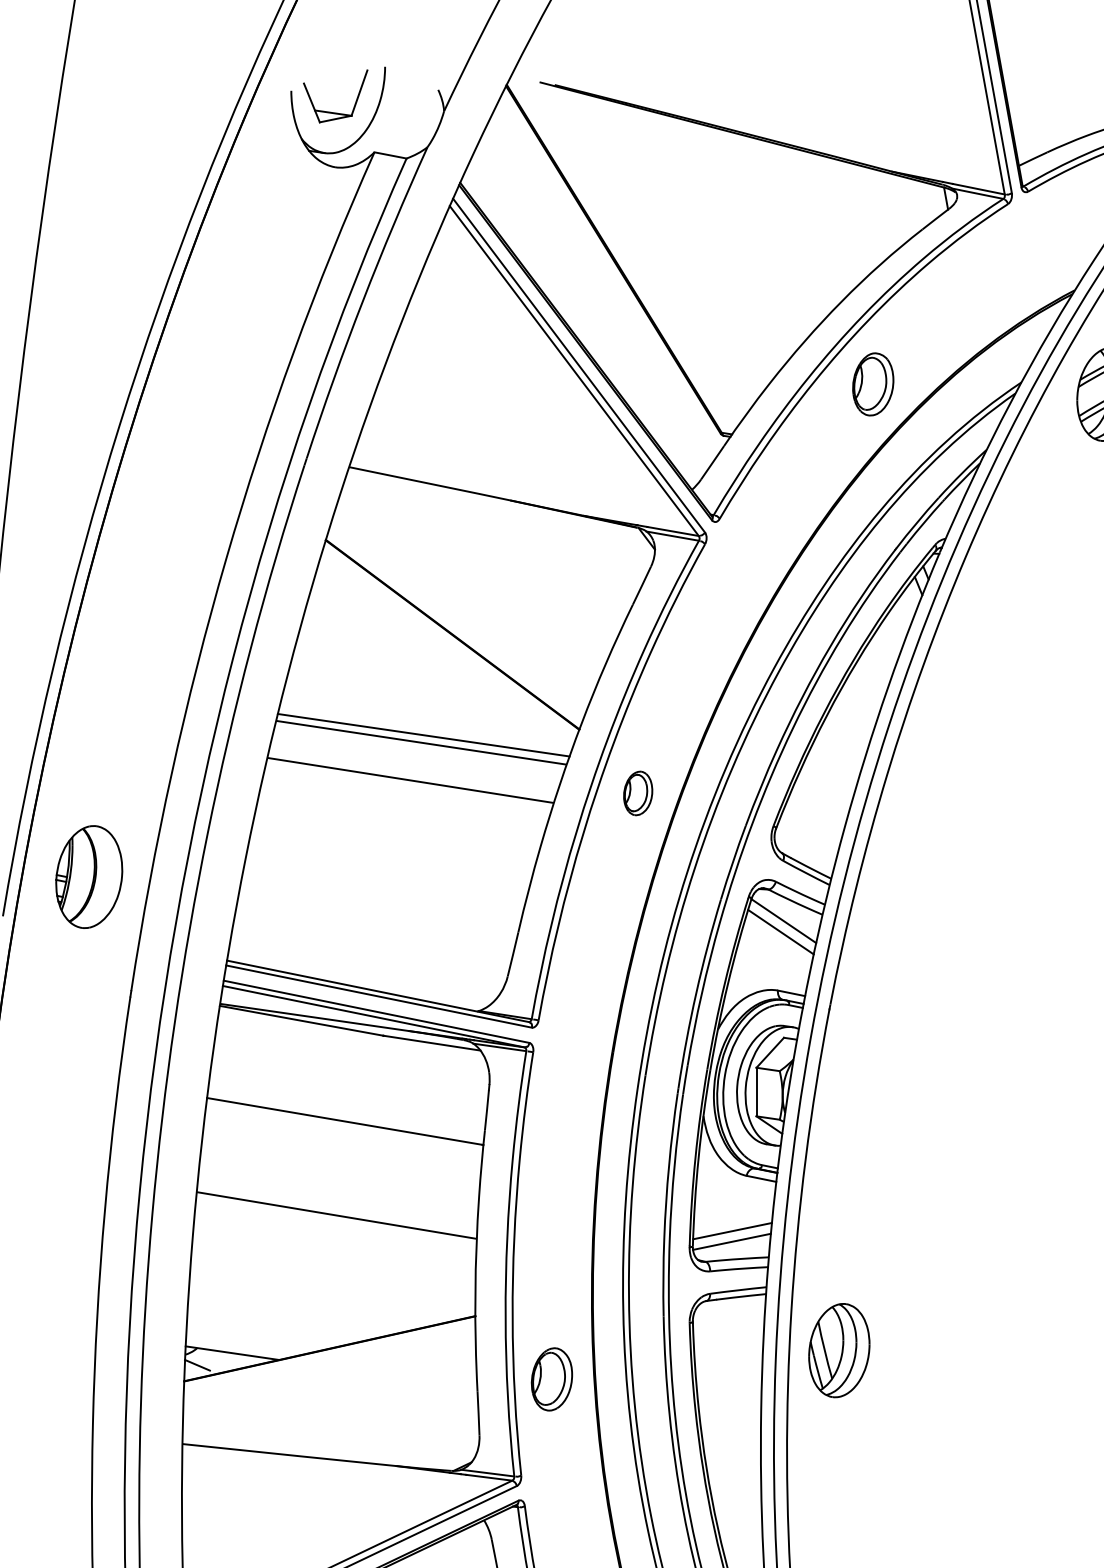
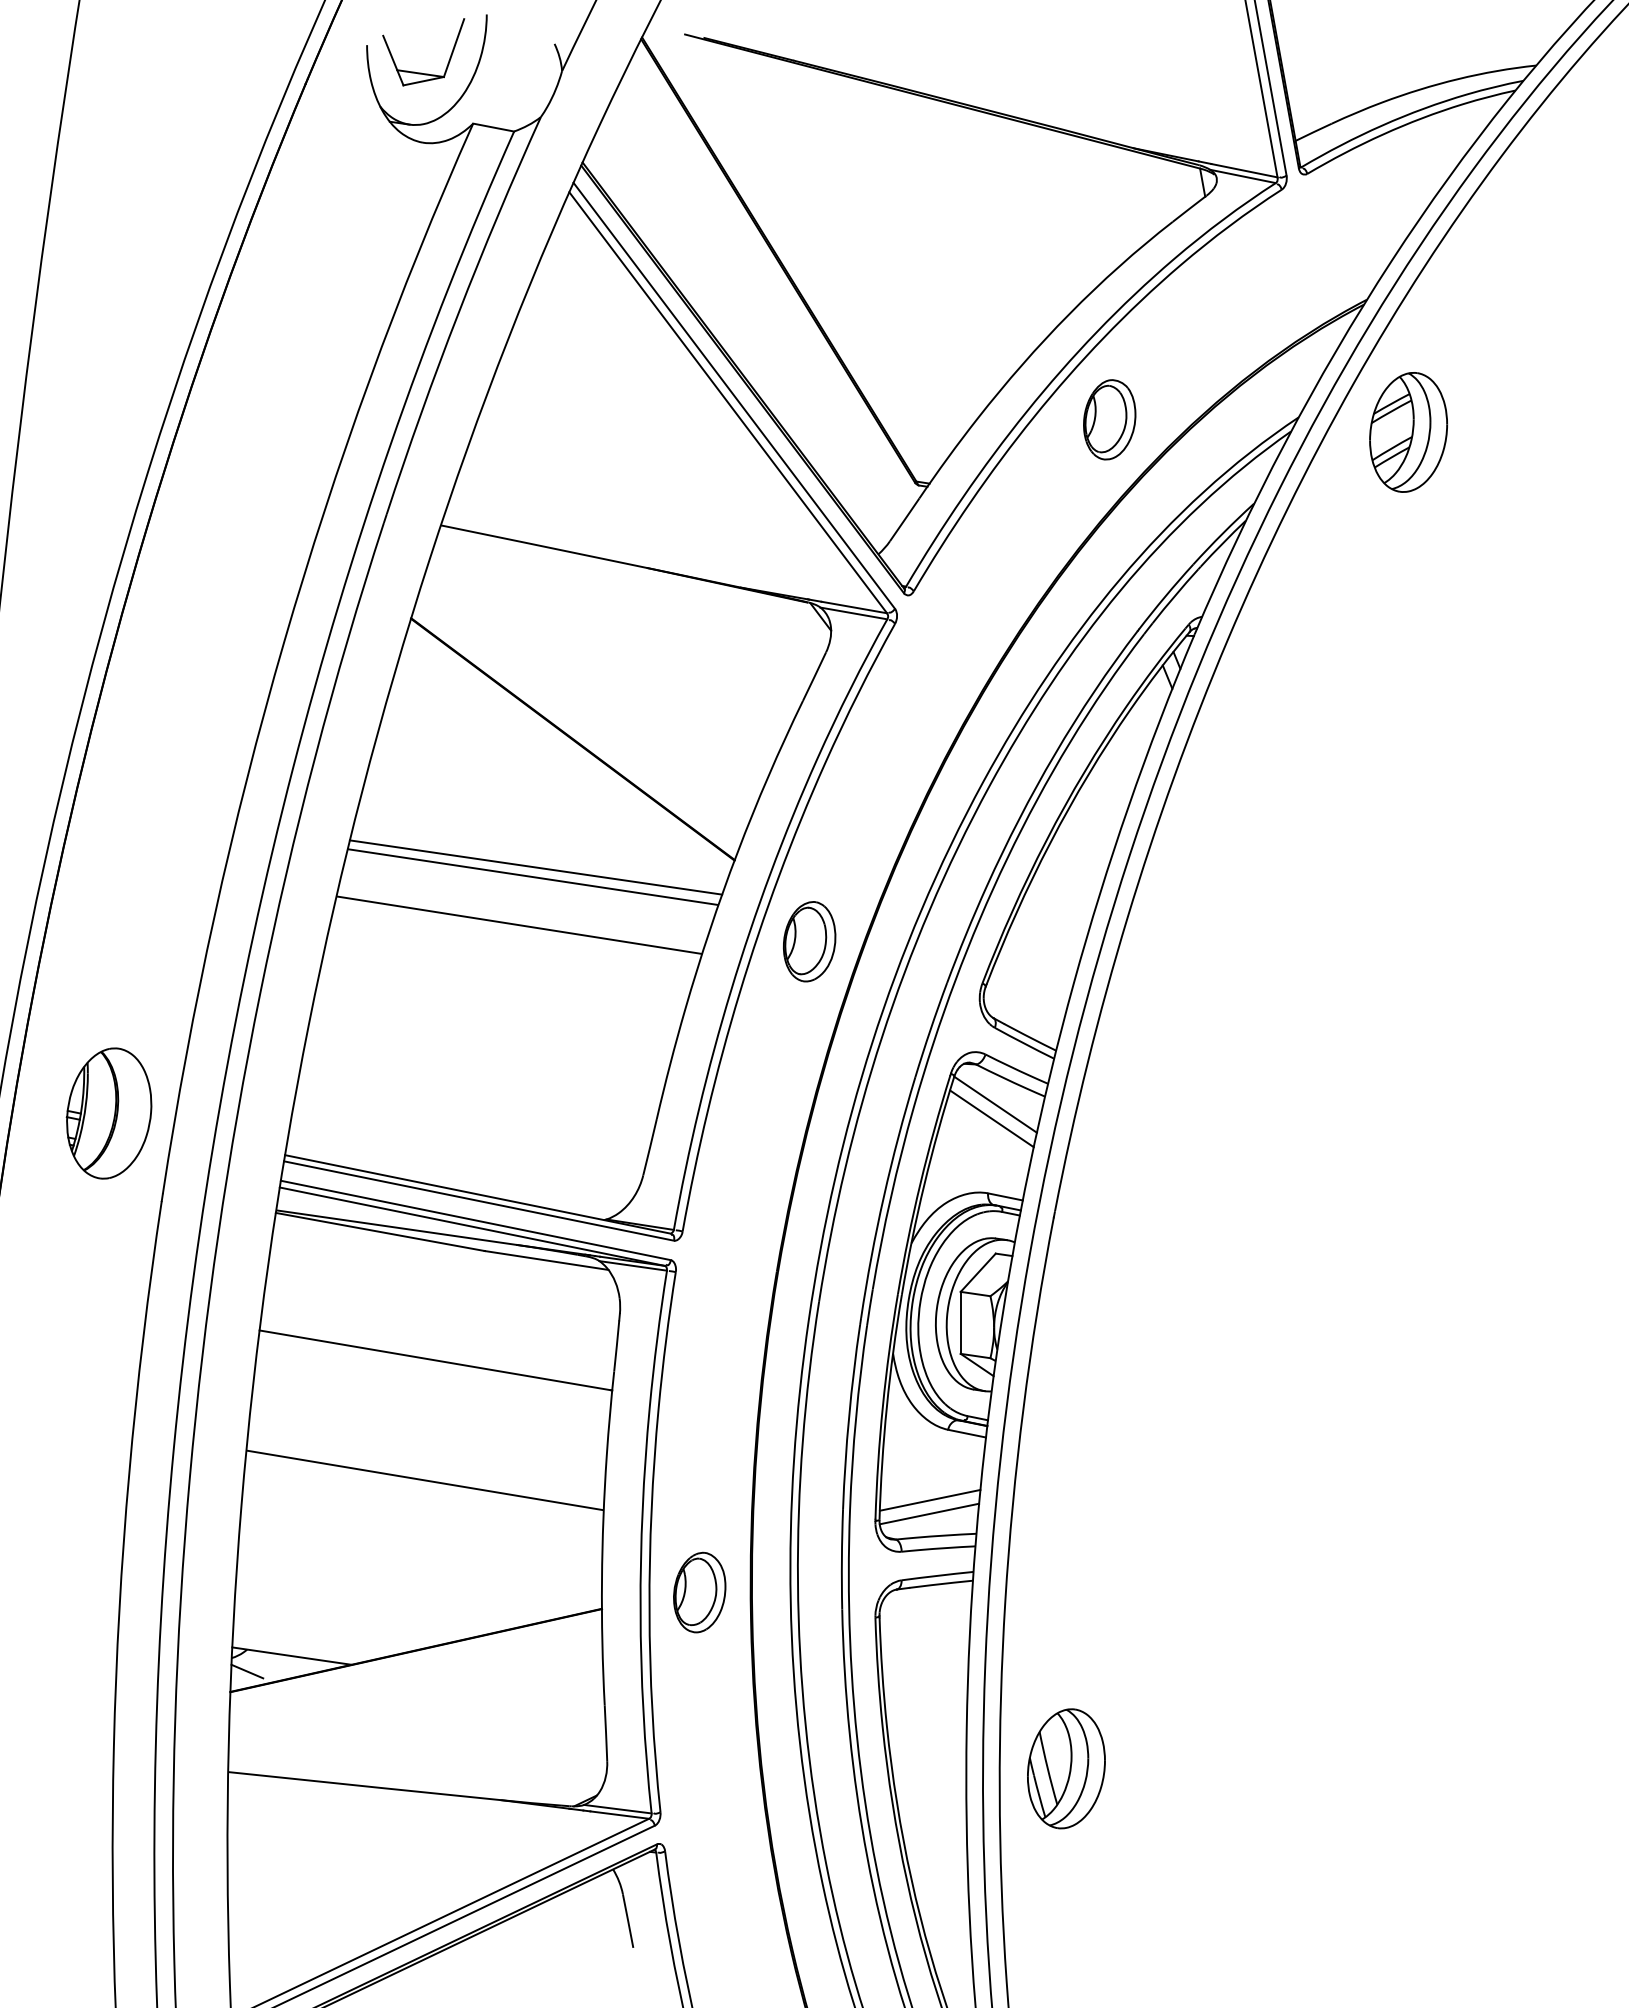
part: (638, 793) -> (809, 941), size x1.43
part: (88, 877) -> (108, 1113), moved
part: (839, 1350) -> (1066, 1768), moved
part: (551, 1379) -> (699, 1592), moved

